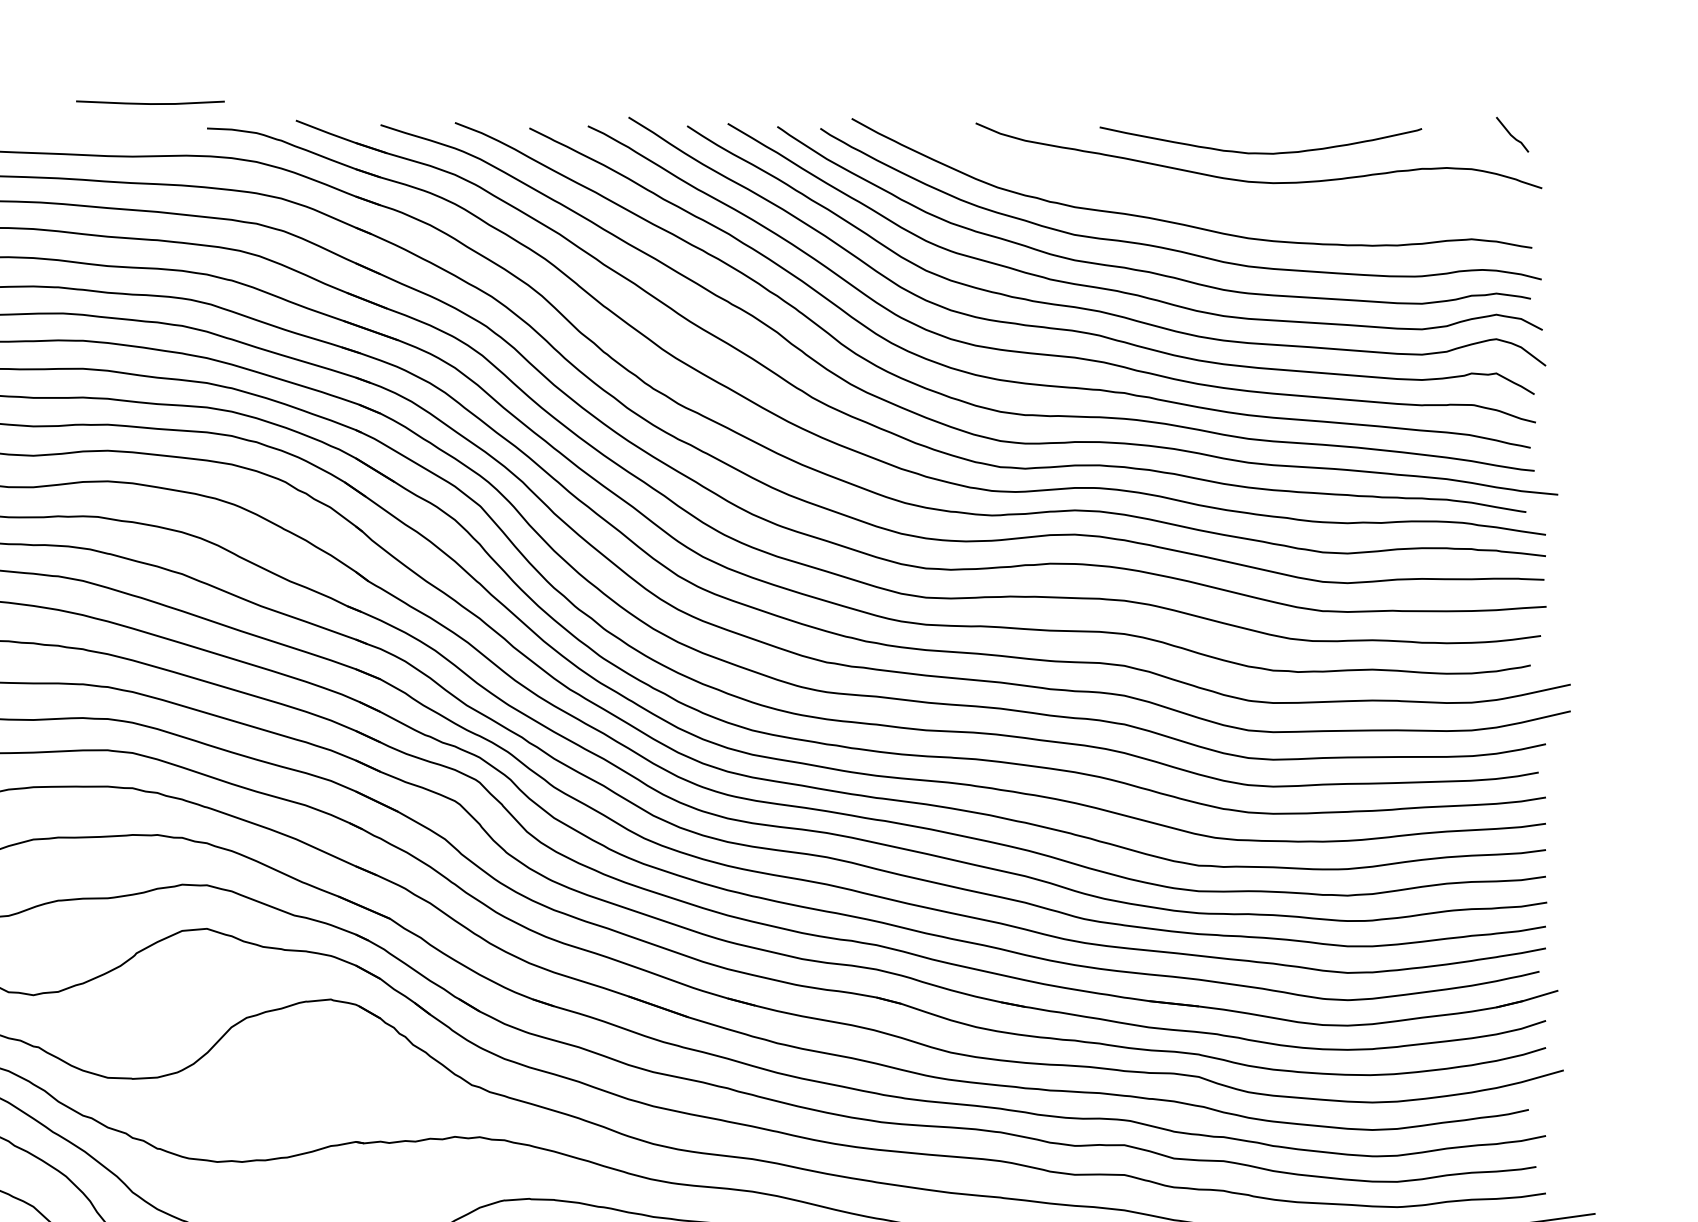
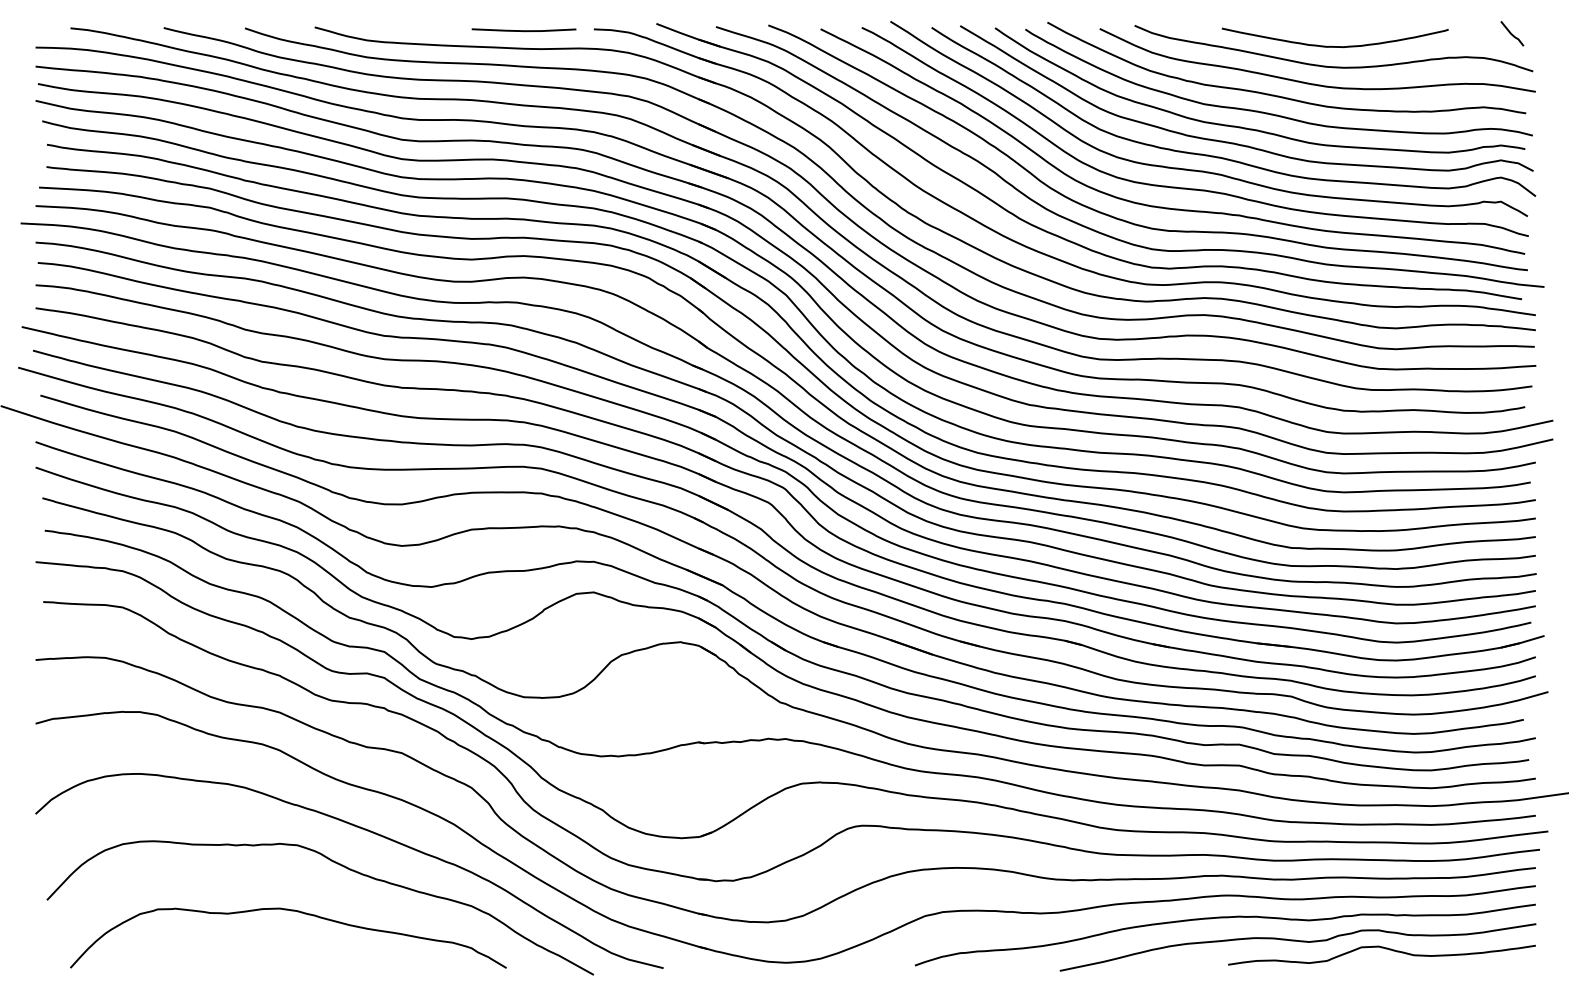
line: (149, 103) -> (523, 30), moved
curve: (1232, 205) -> (1315, 83), added

